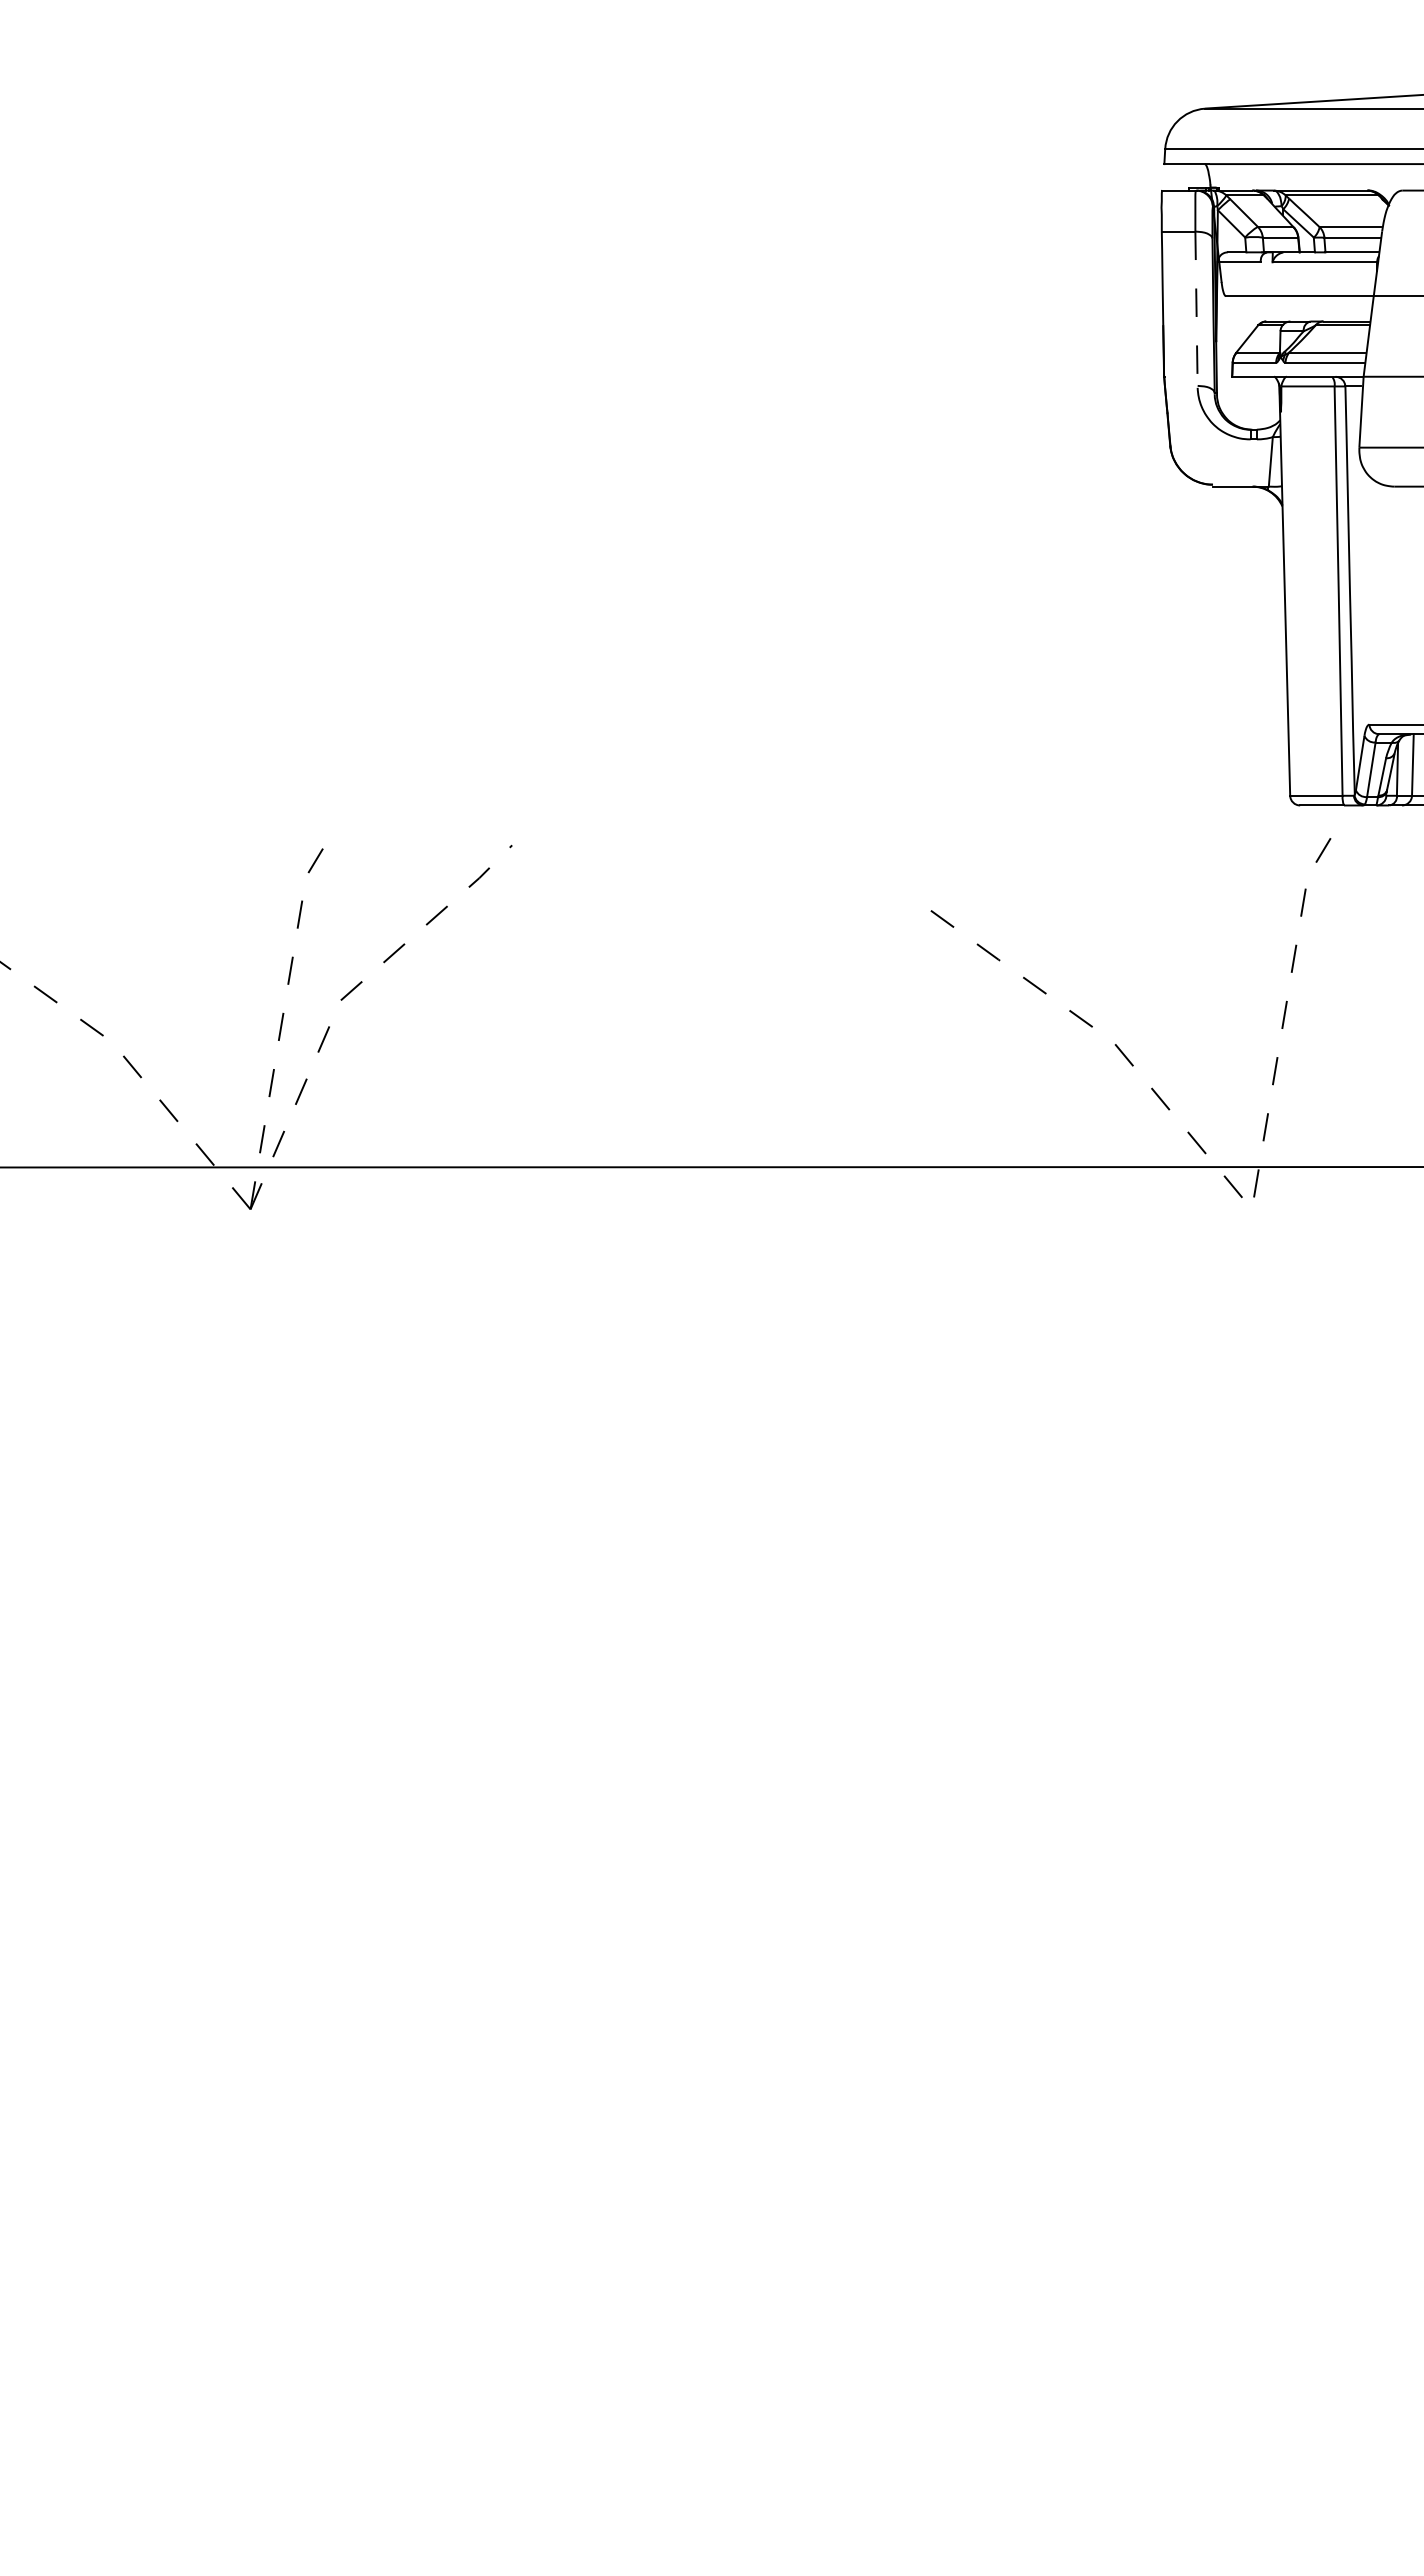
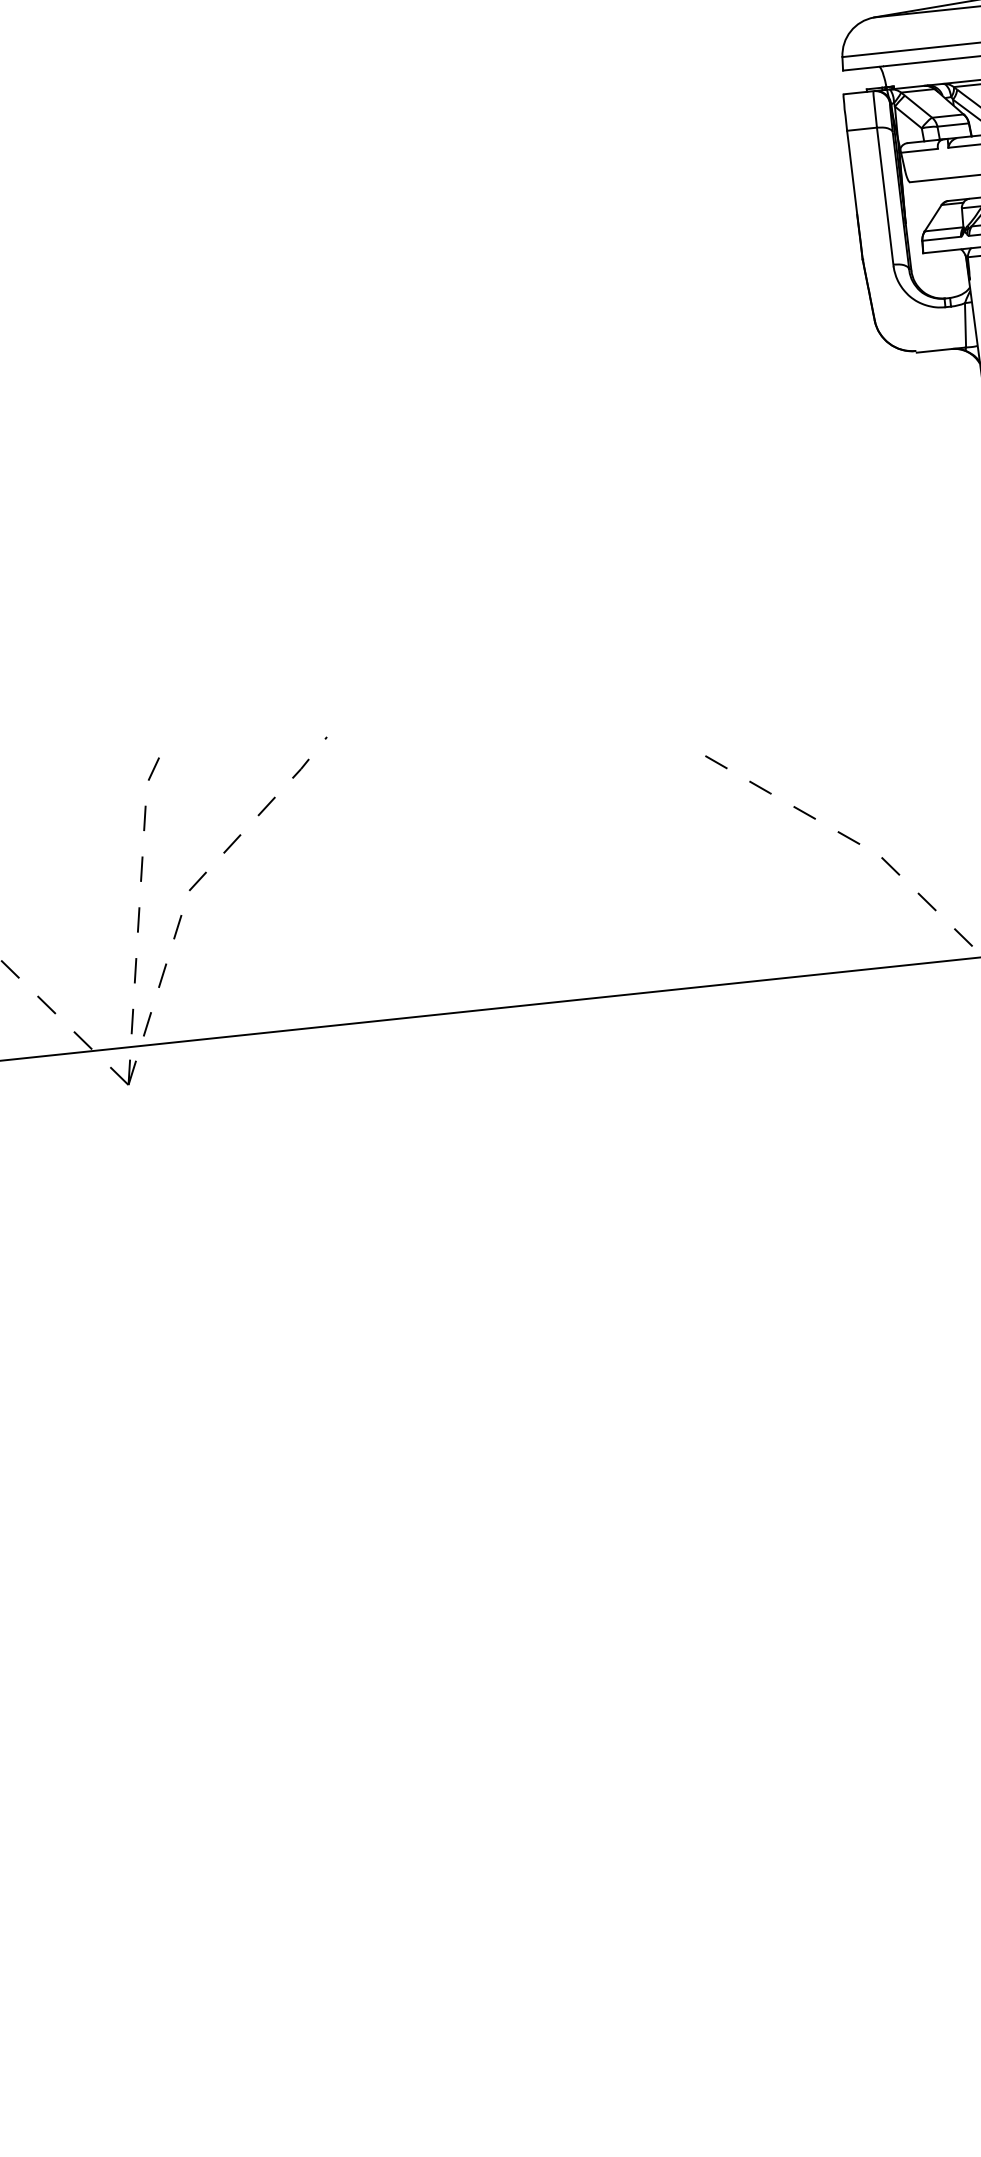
line: (1196, 310) -> (885, 197), dashed -> solid

